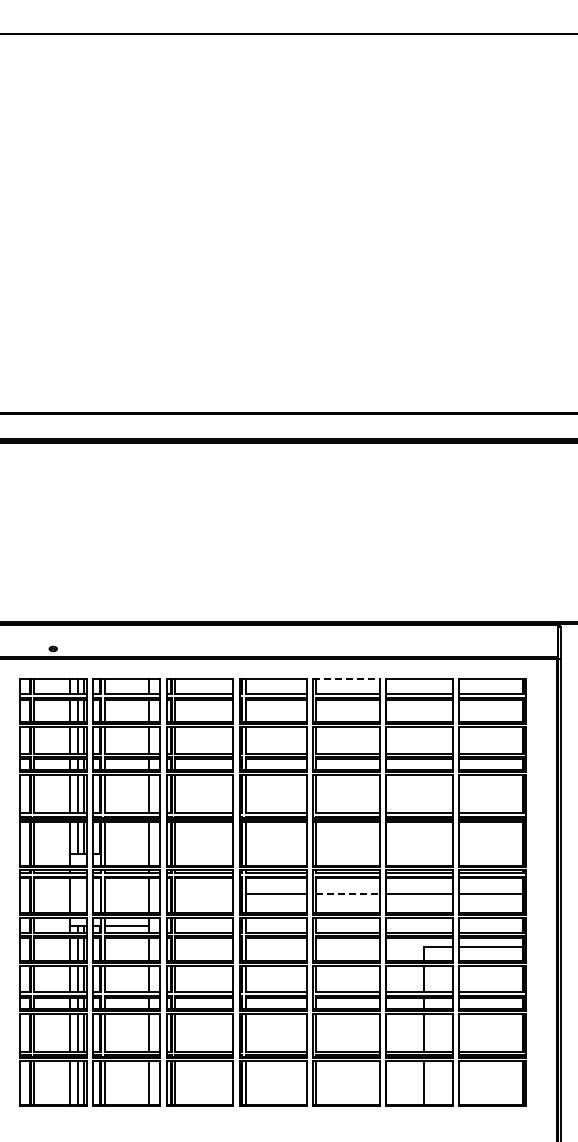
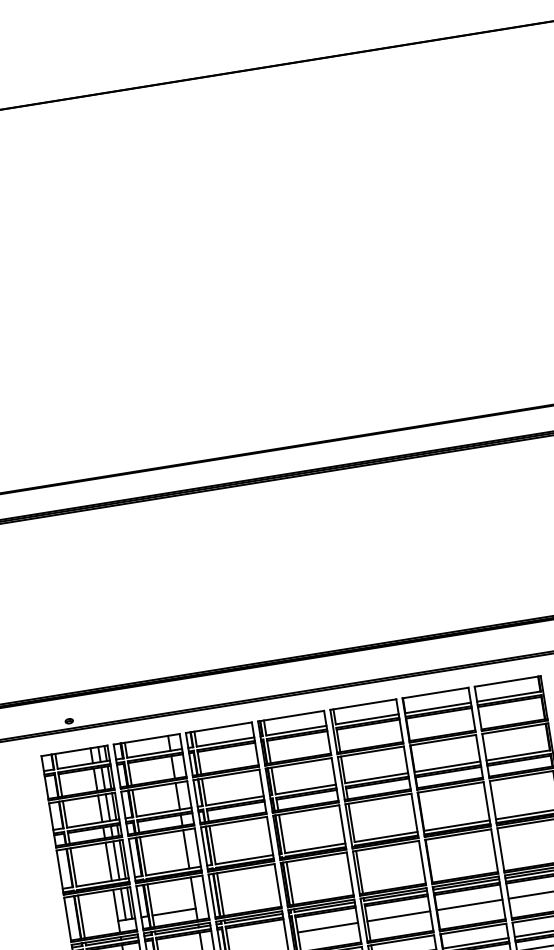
line: (346, 679) -> (363, 705), dashed -> solid
line: (126, 853) -> (173, 911), added
line: (347, 893) -> (398, 916), dashed -> solid

